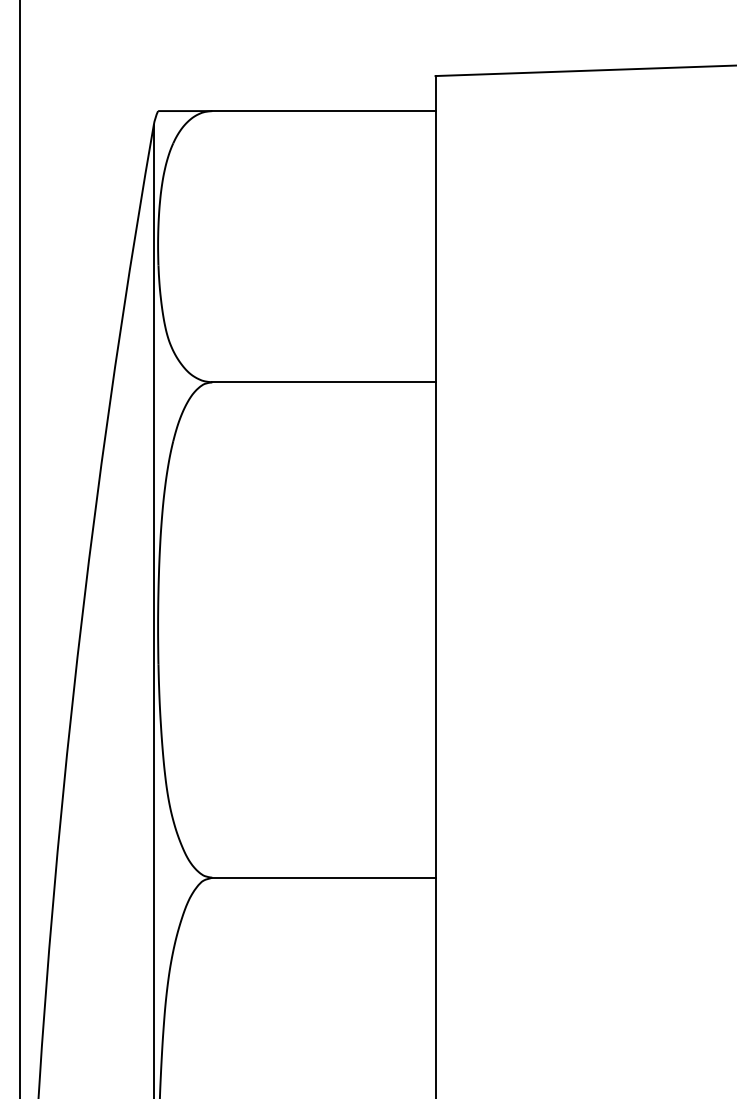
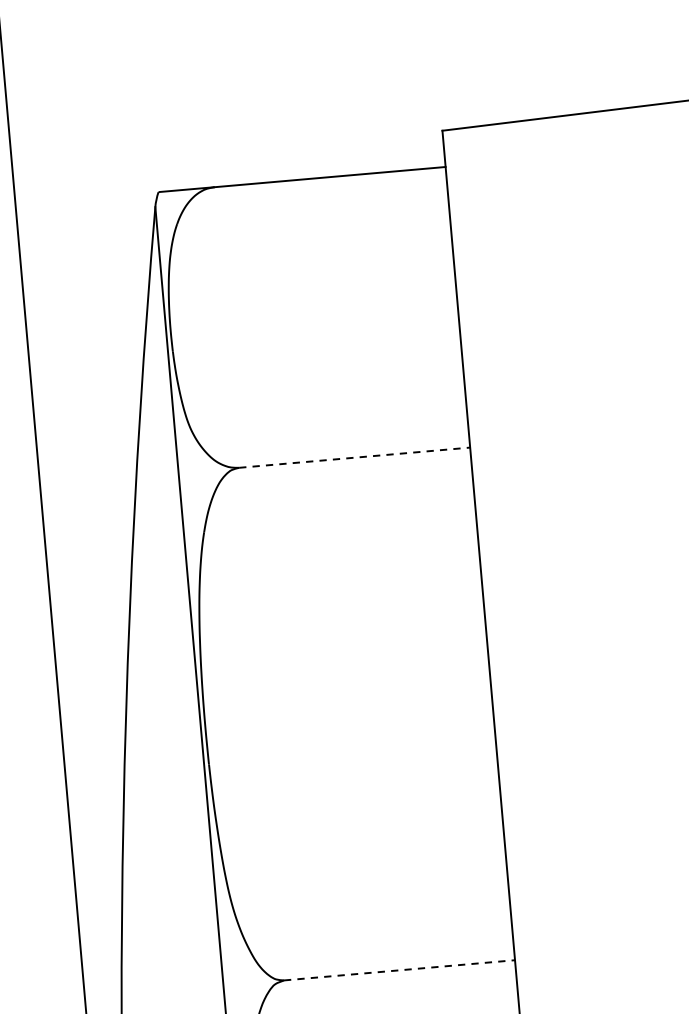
line: (323, 382) -> (354, 457), solid -> dashed
line: (323, 877) -> (399, 970), solid -> dashed

